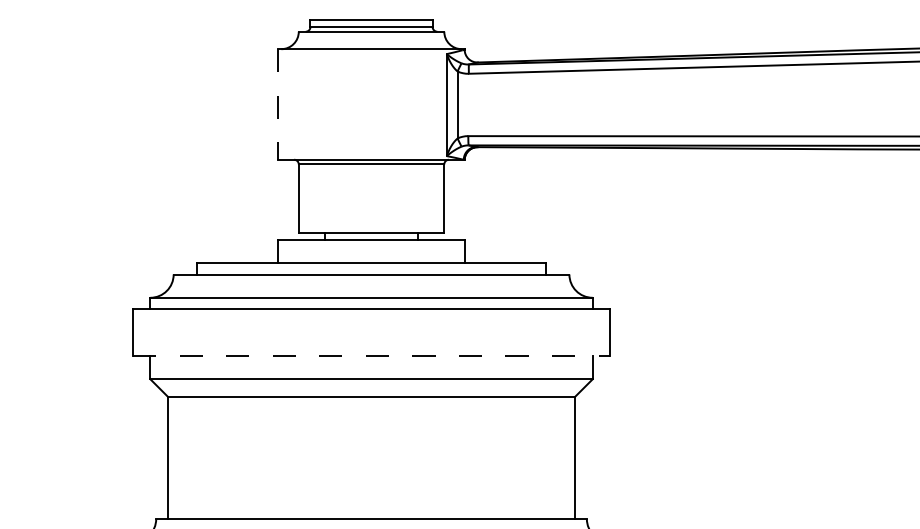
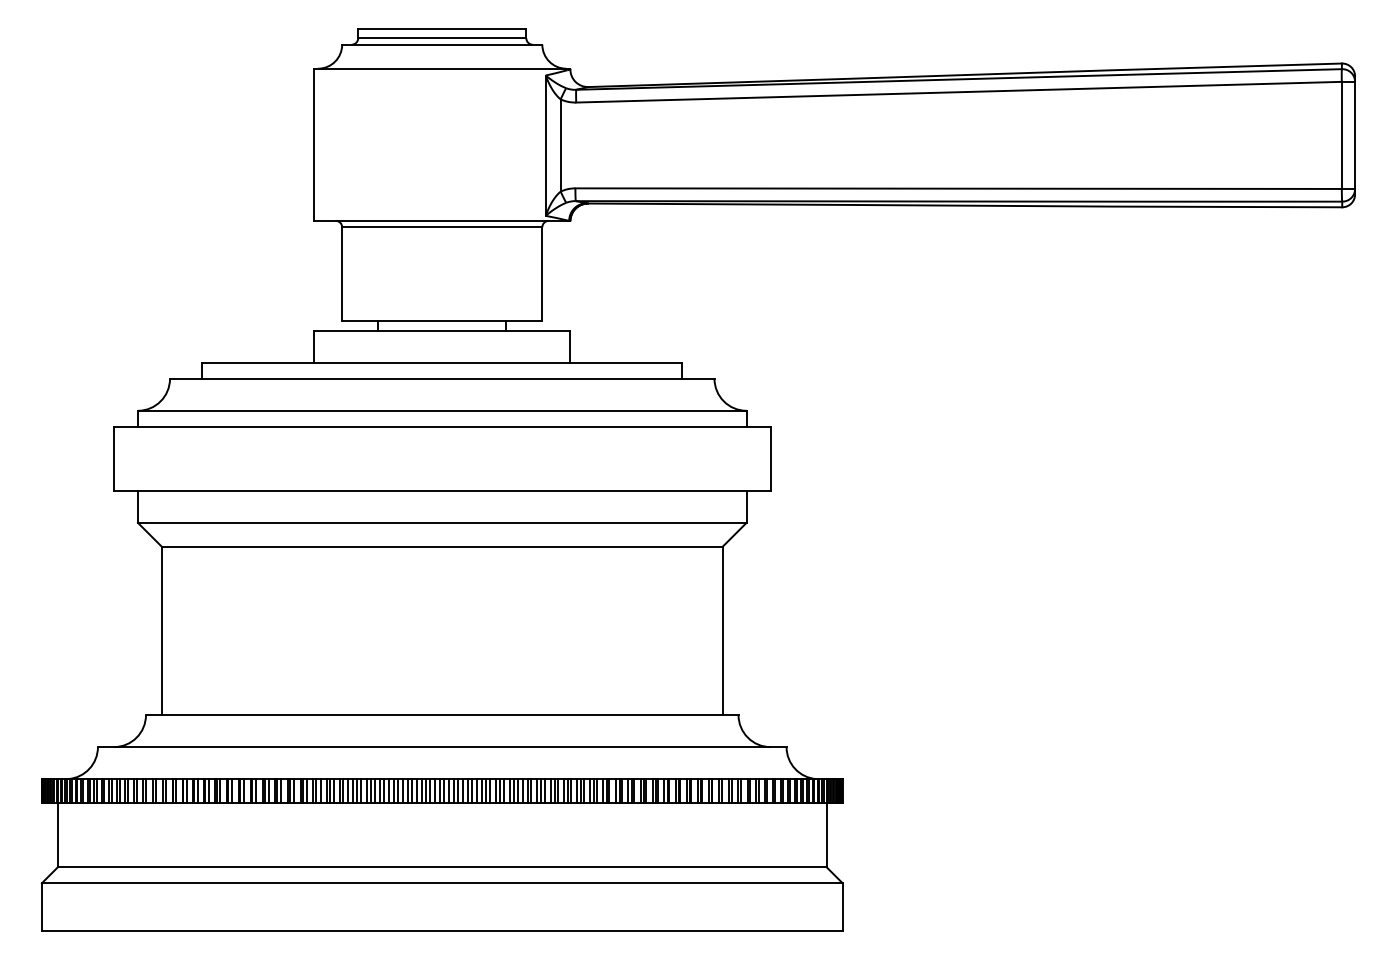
line: (278, 104) -> (314, 145), dashed -> solid
line: (371, 355) -> (442, 490), dashed -> solid

